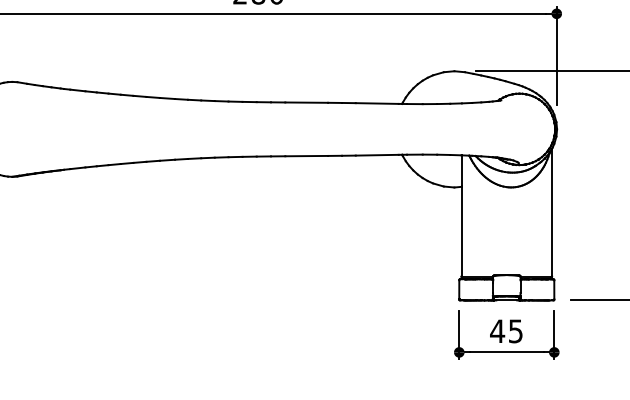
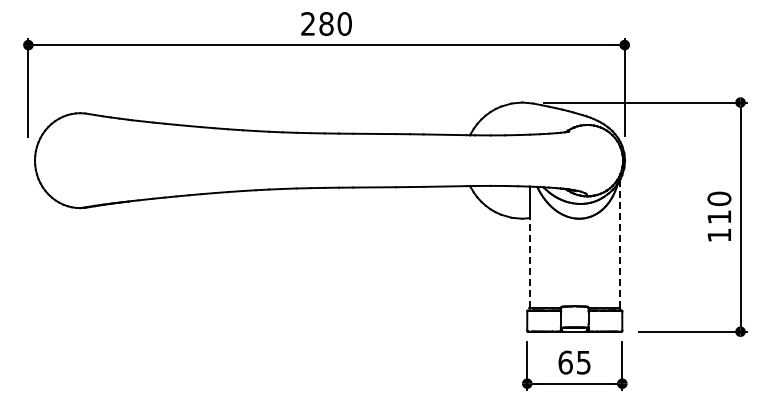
line: (552, 212) -> (620, 243), solid -> dashed
line: (461, 231) -> (529, 262), solid -> dashed
text: (497, 331) -> (565, 362), 45 -> 65

